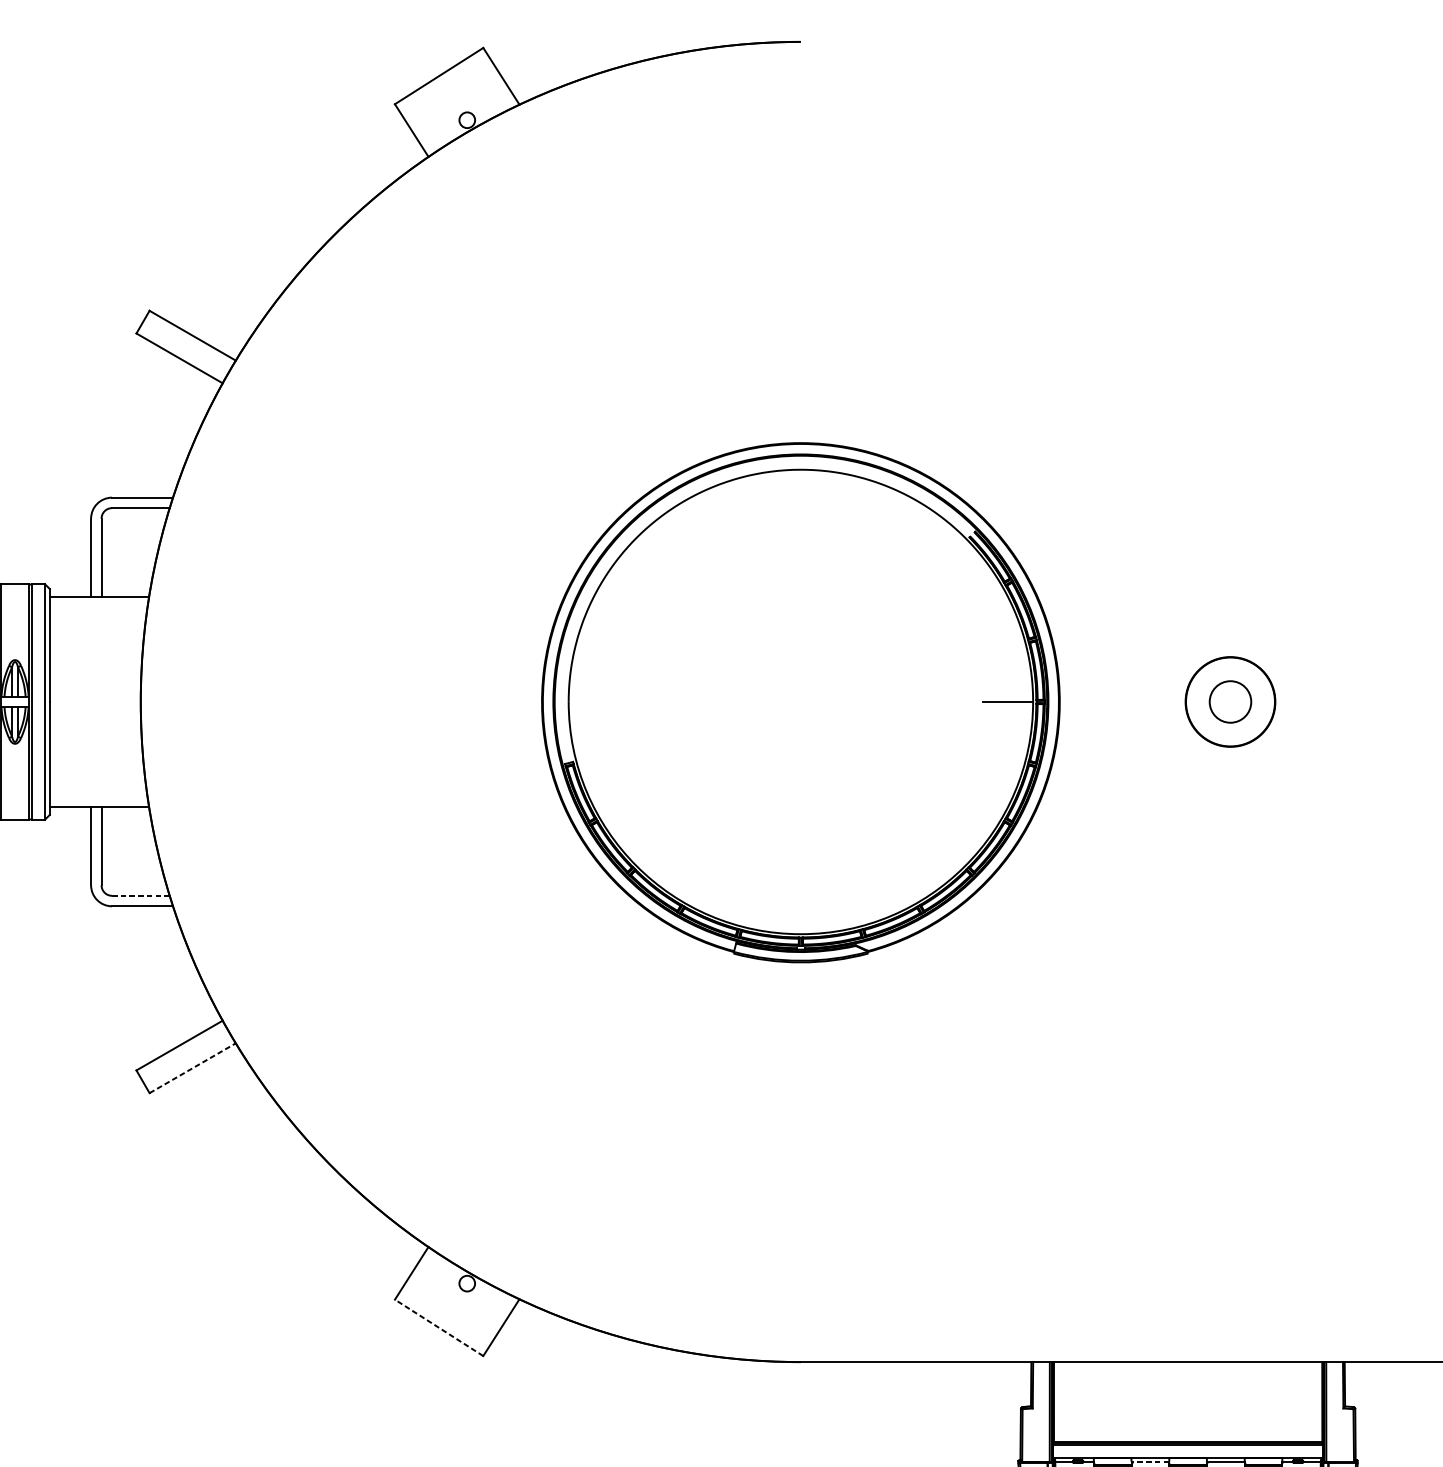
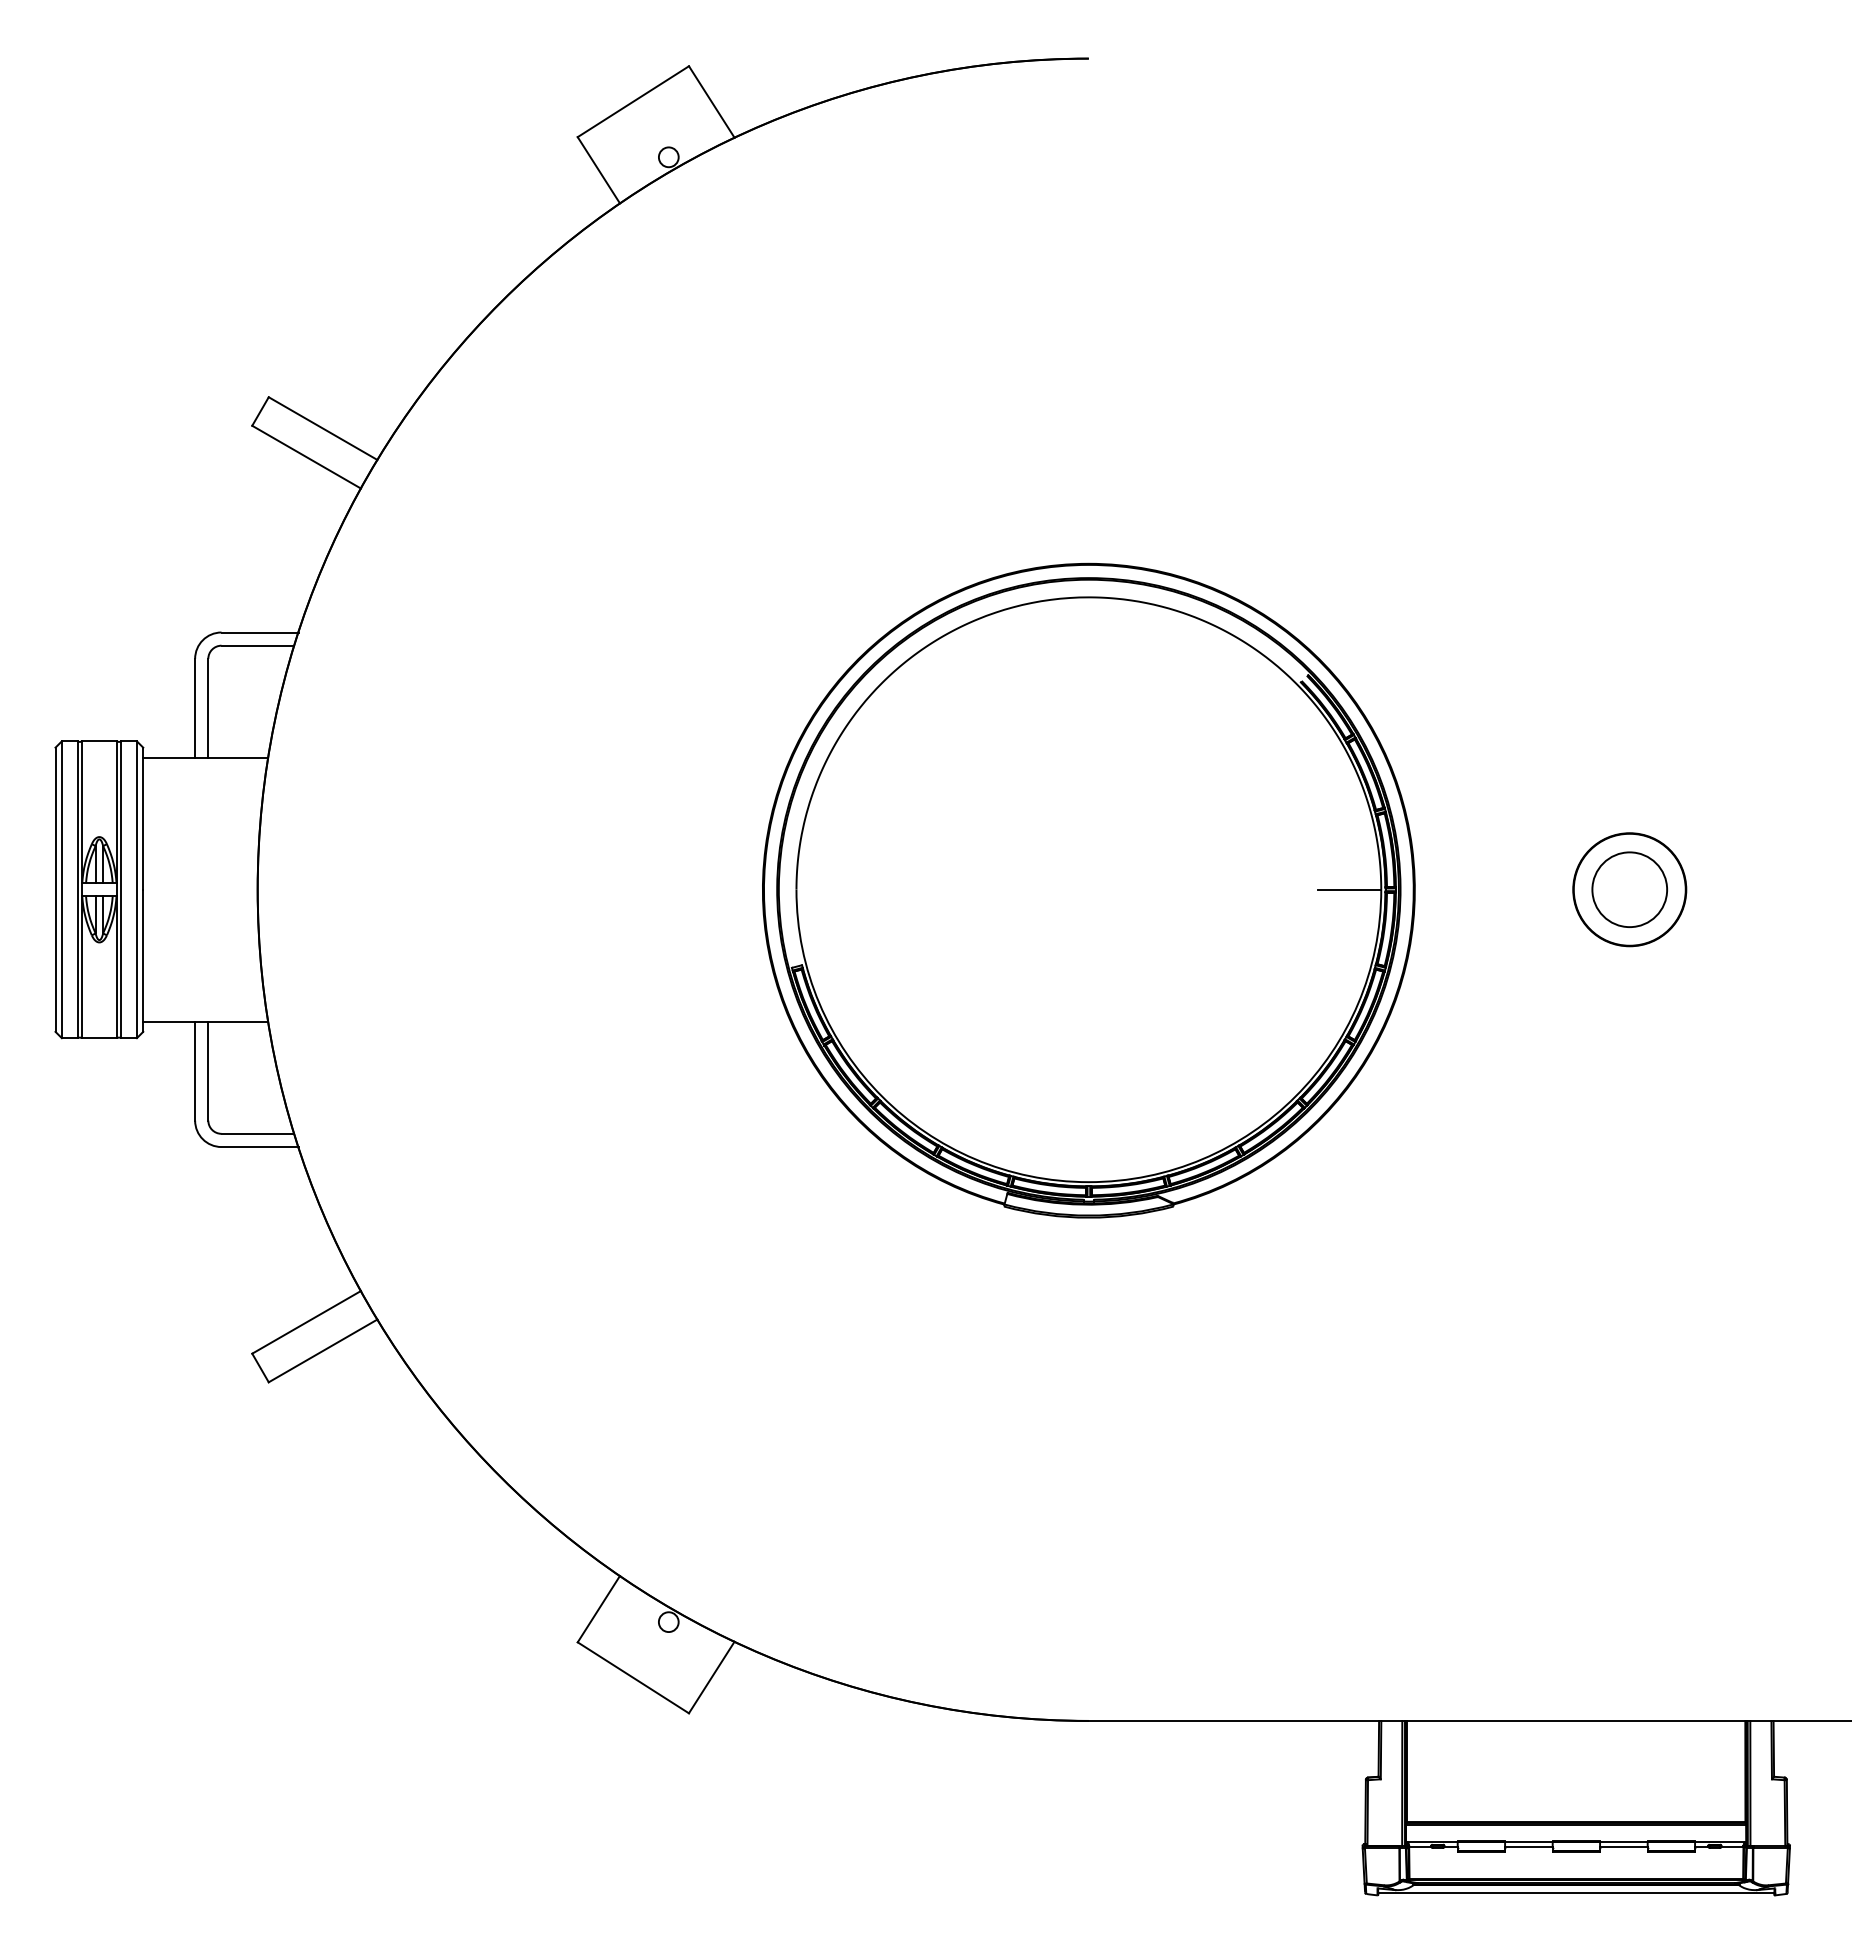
circle: (1230, 701) -> (1629, 889), size x1.43
line: (140, 895) -> (257, 1133), dashed -> solid
line: (193, 1067) -> (323, 1350), dashed -> solid
line: (439, 1327) -> (633, 1677), dashed -> solid
line: (1150, 1461) -> (1528, 1846), dashed -> solid

